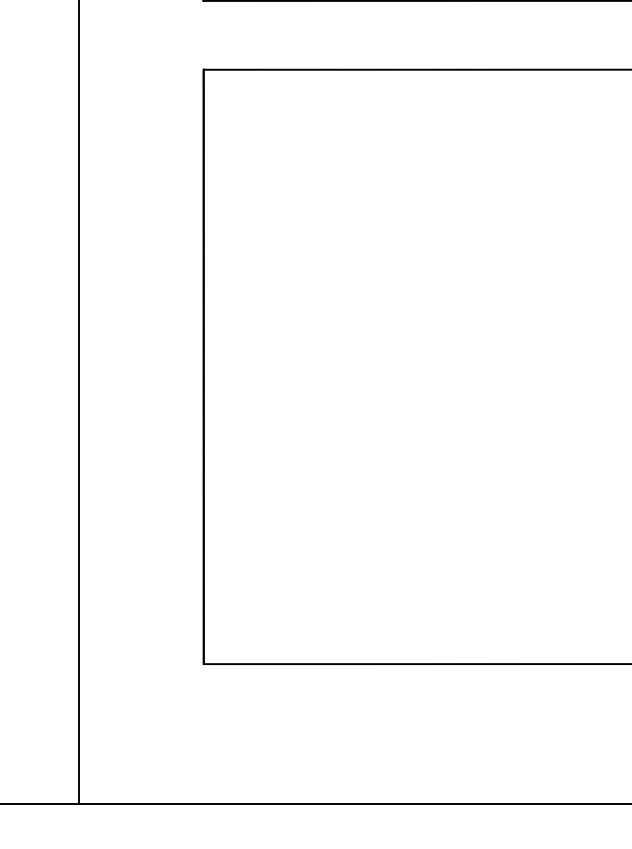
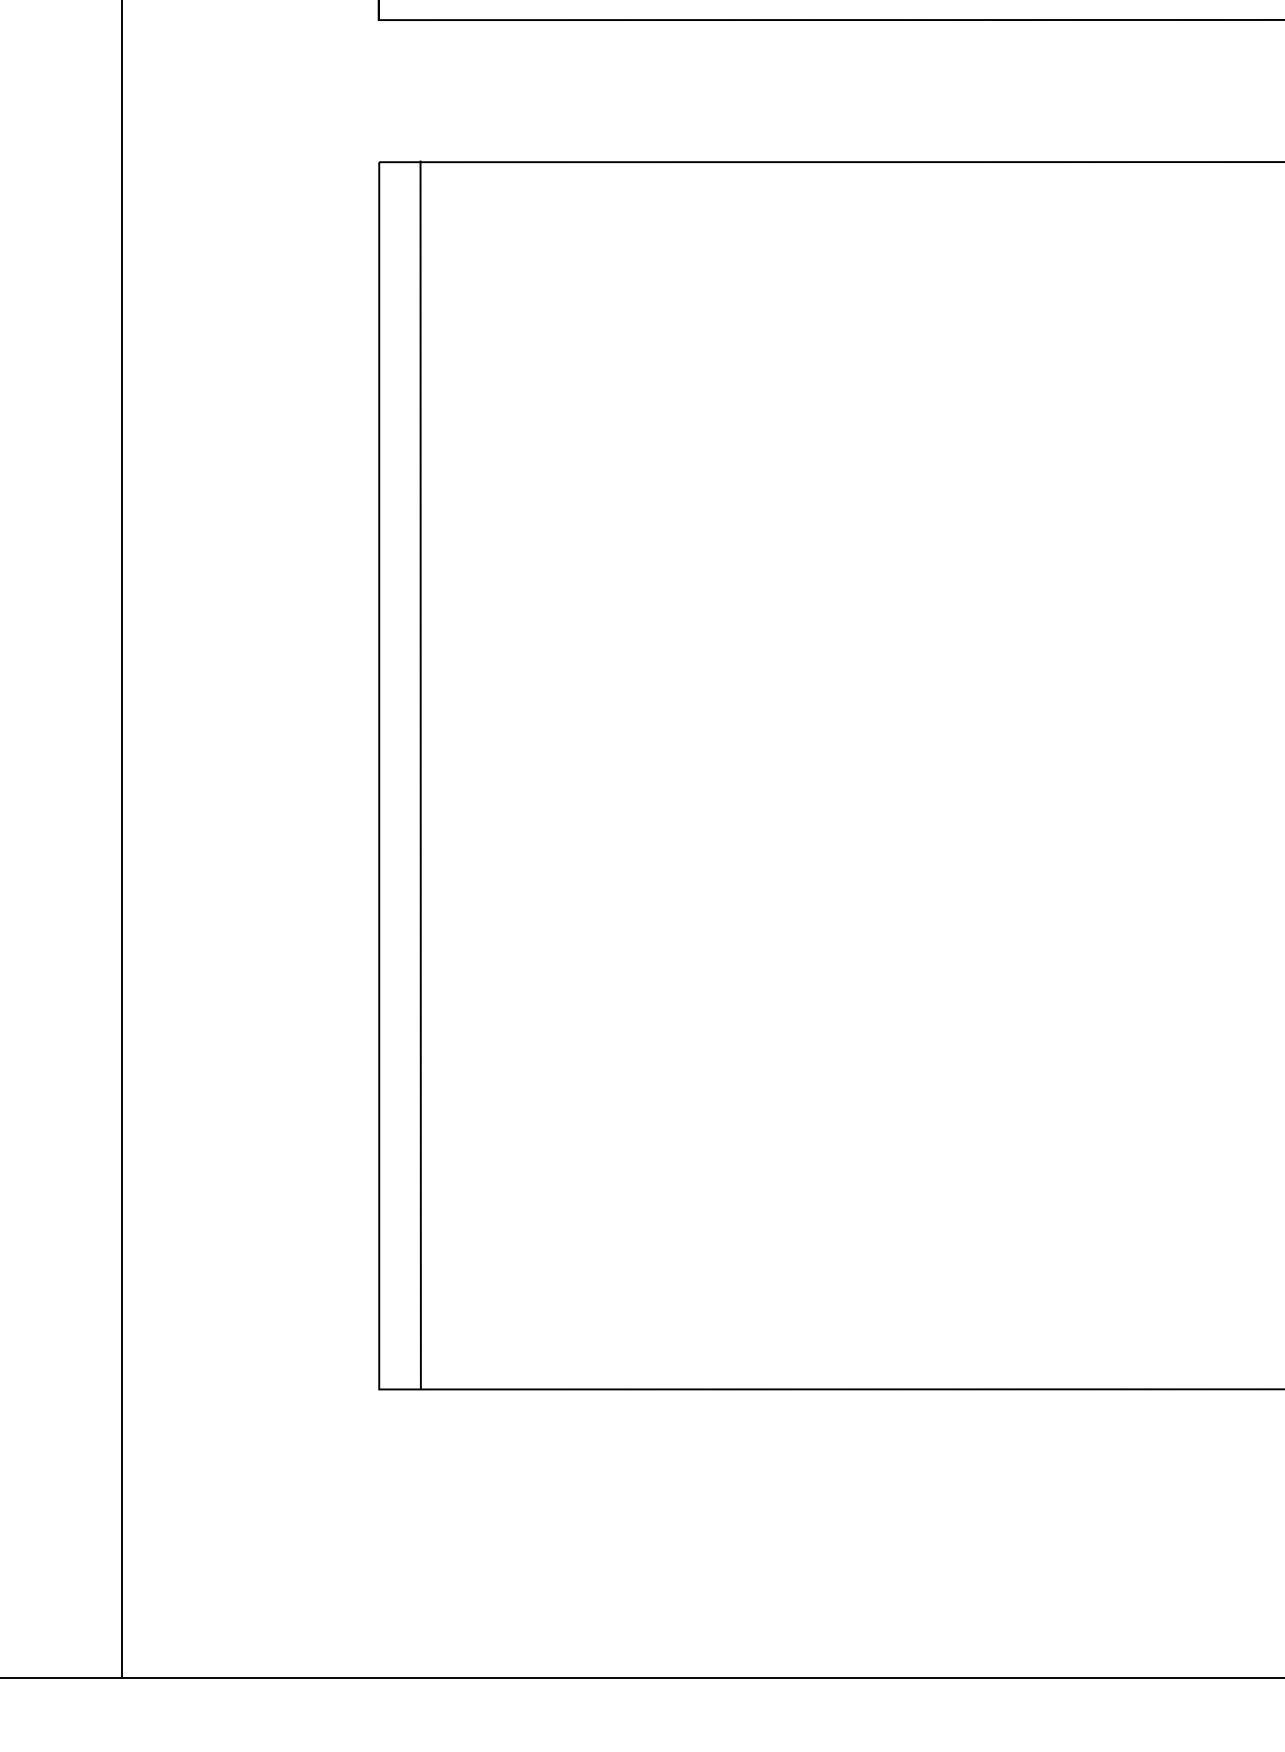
line: (203, 366) -> (420, 774), moved

